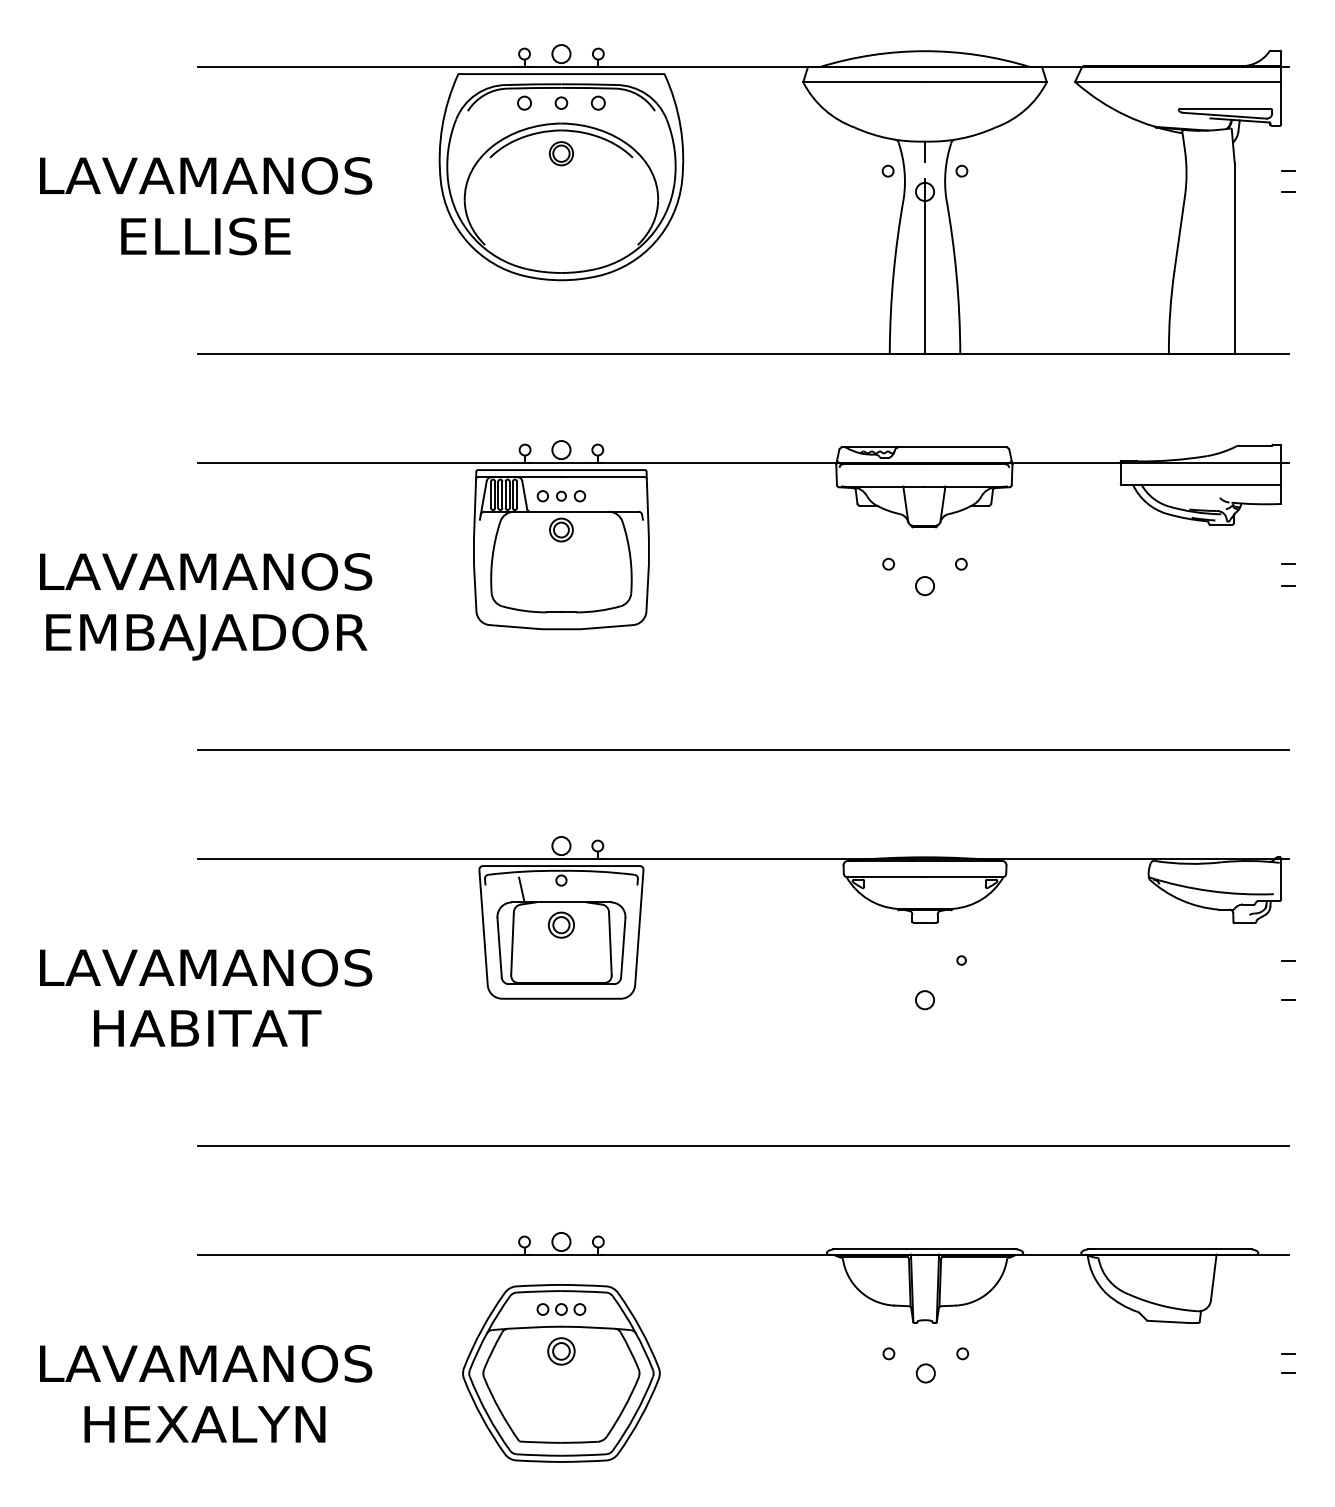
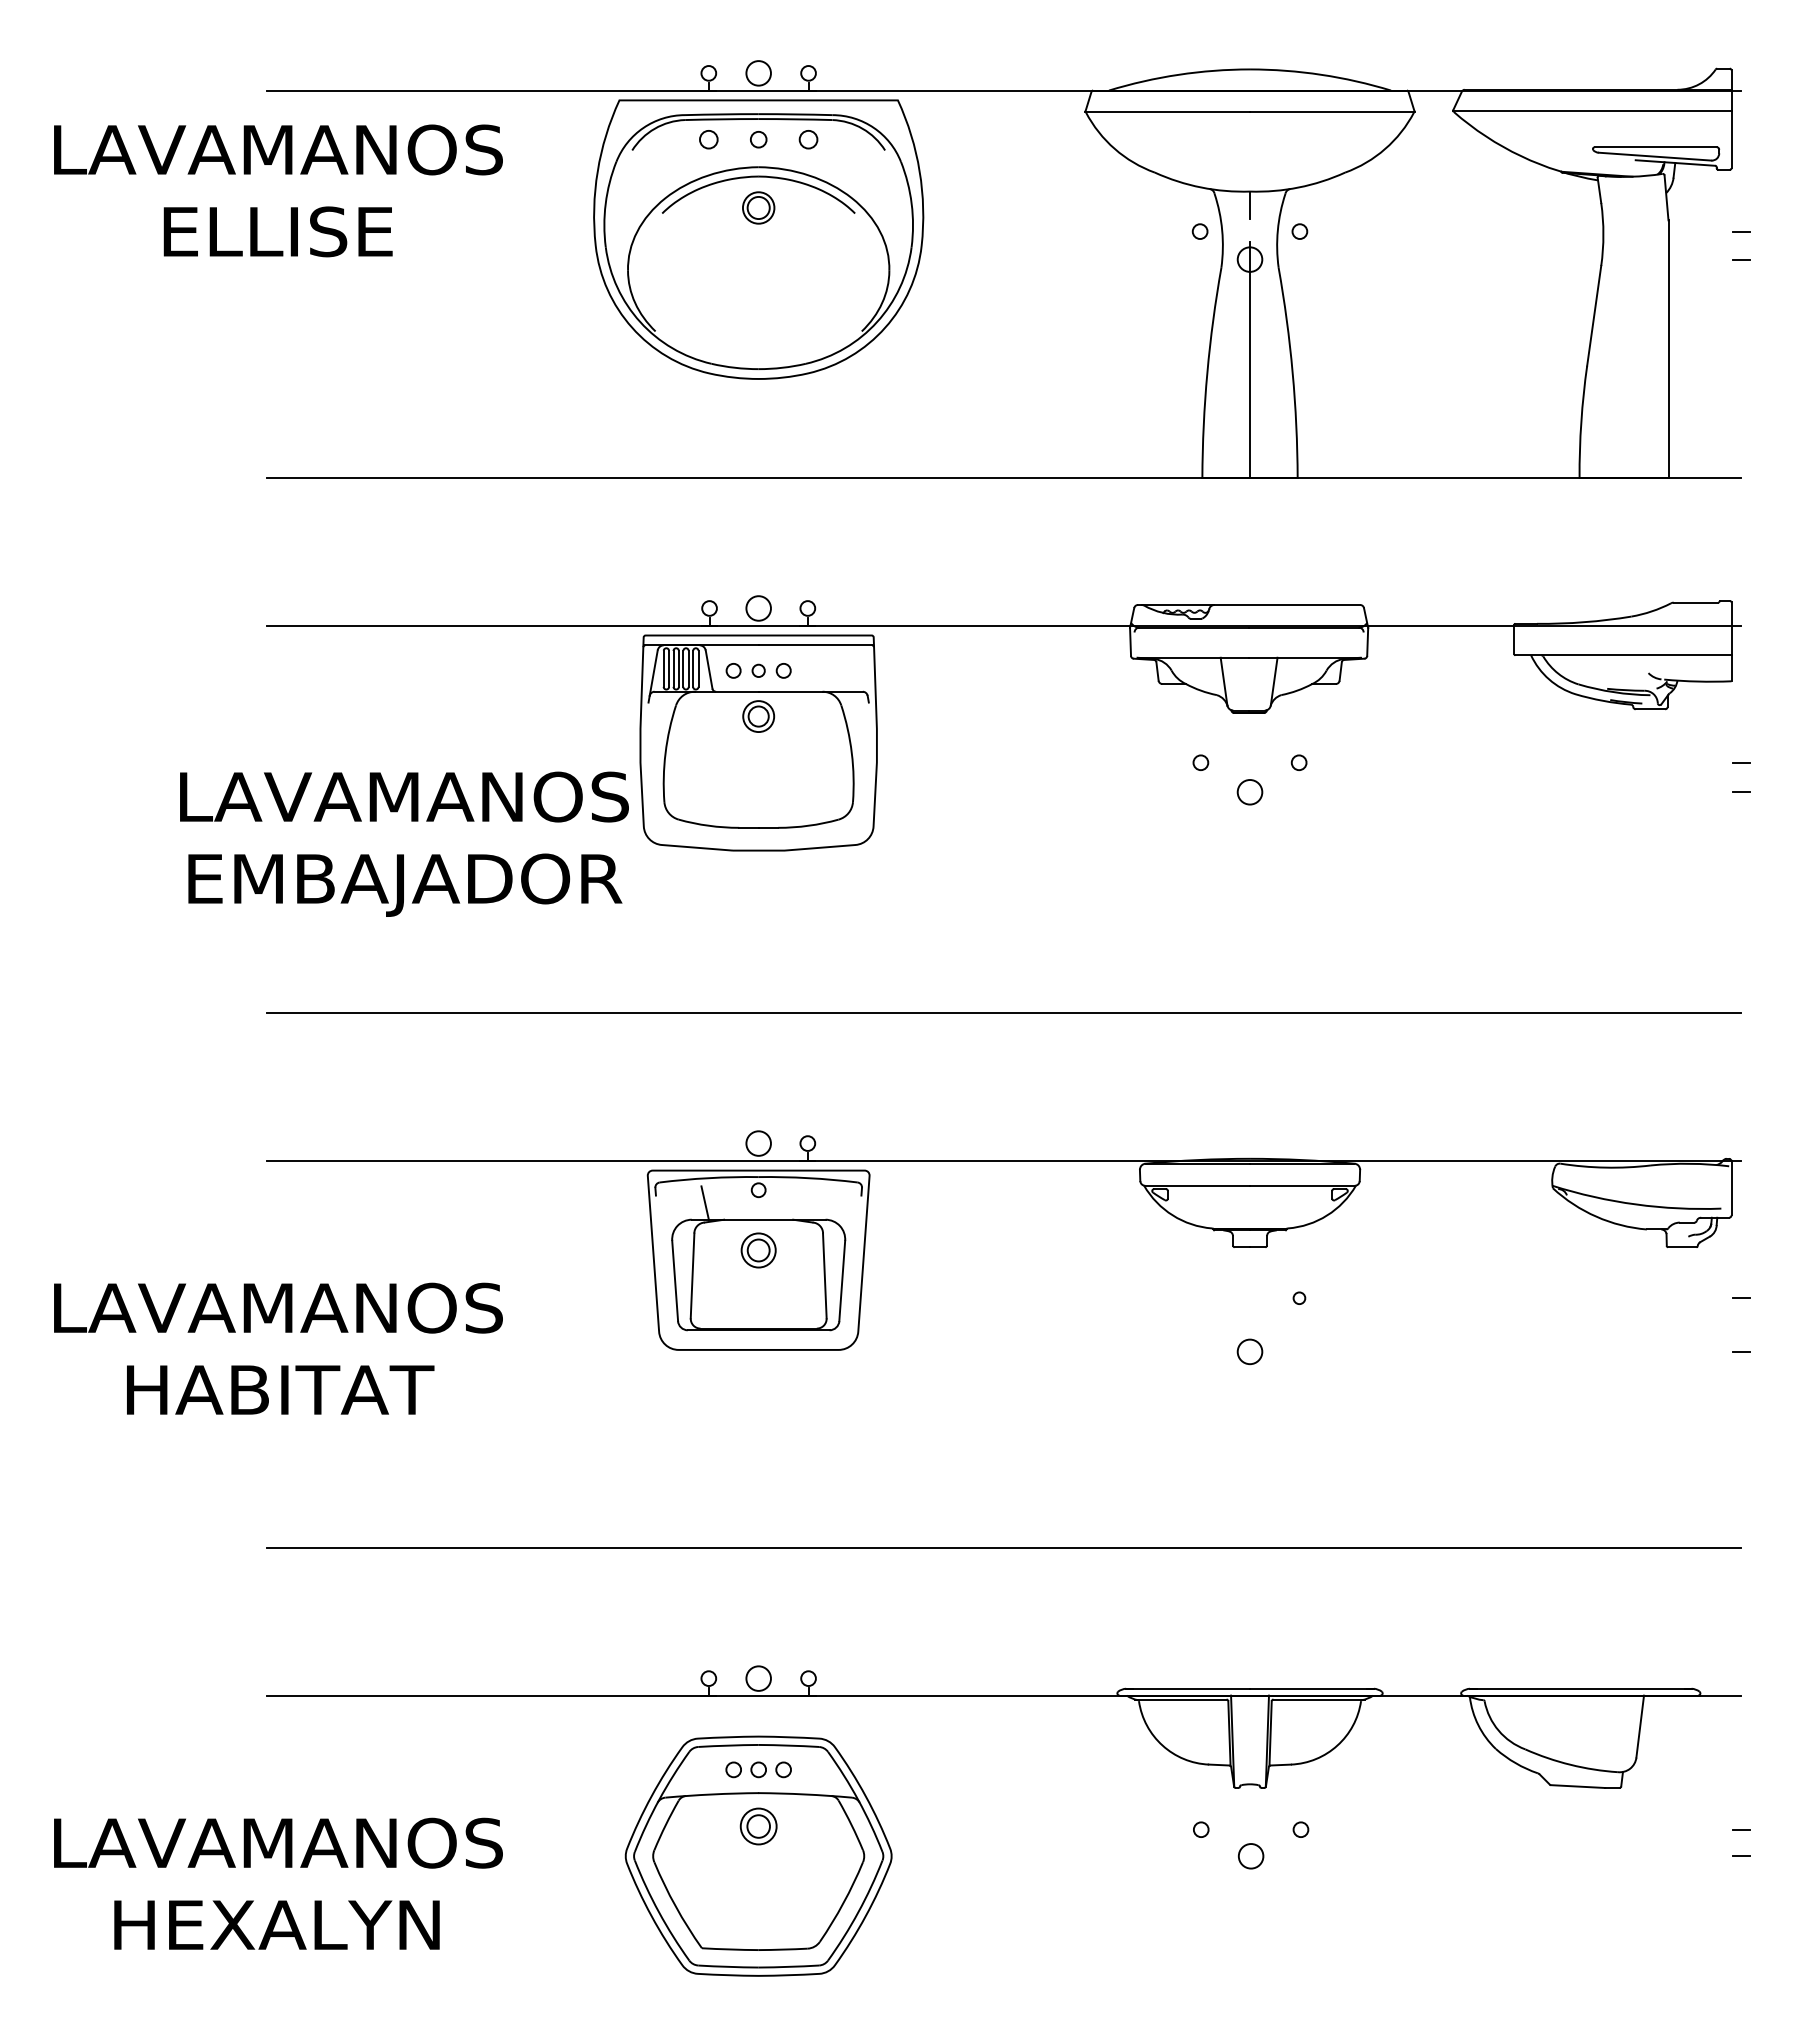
text: (206, 205) -> (278, 190), moved
text: (206, 606) -> (404, 843), moved

